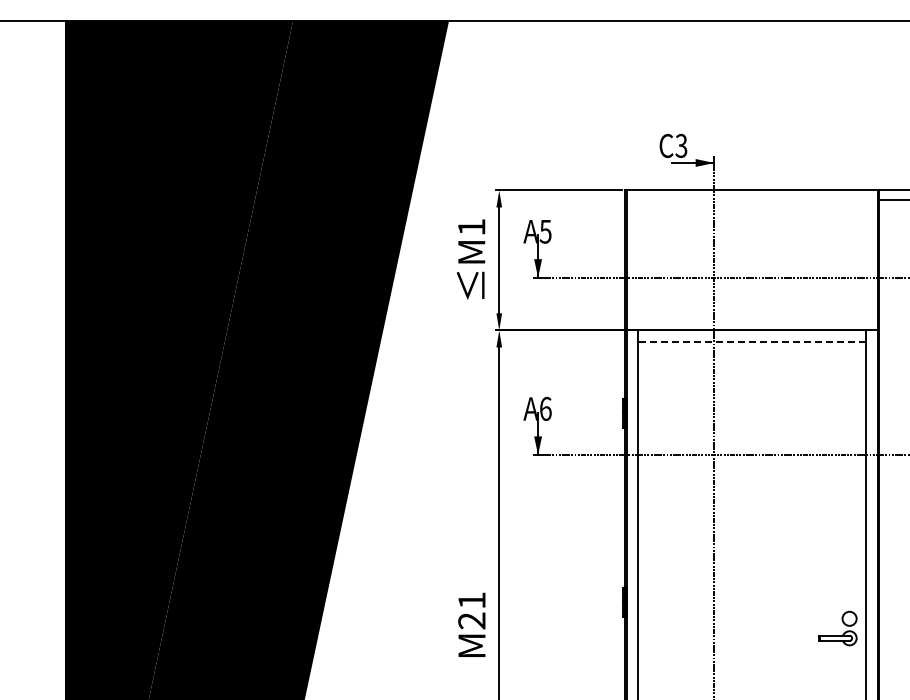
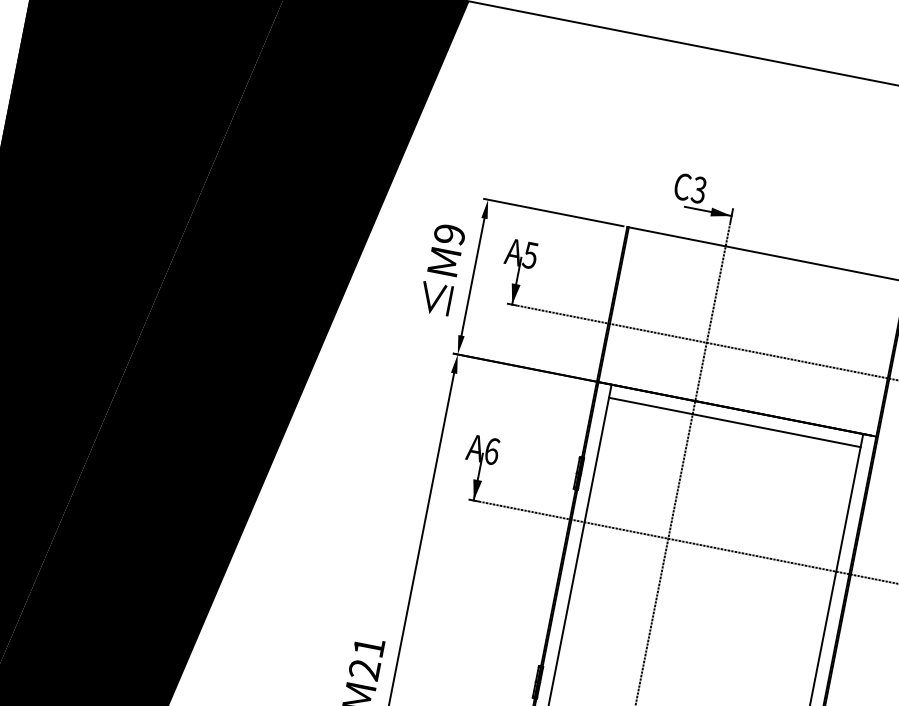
text: (471, 227) -> (449, 234), M1 -> M9
line: (752, 342) -> (735, 422), dashed -> solid

